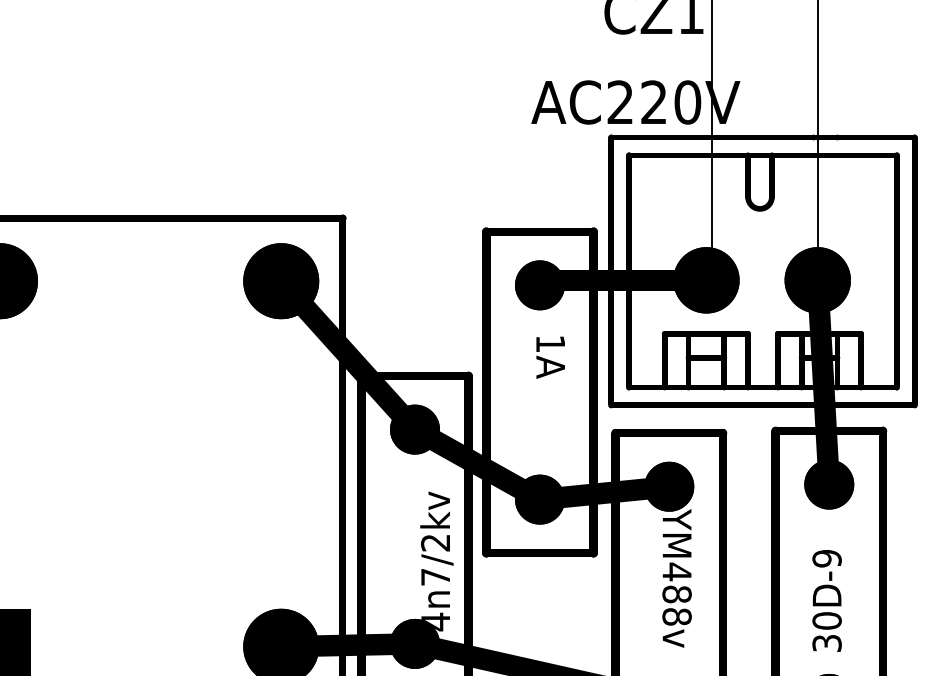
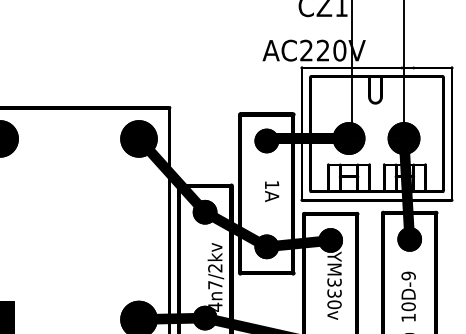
text: (551, 357) -> (272, 191), moved
text: (676, 594) -> (334, 293), YM488v -> YM330v
text: (826, 642) -> (408, 317), 30D-9 -> 10D-9

